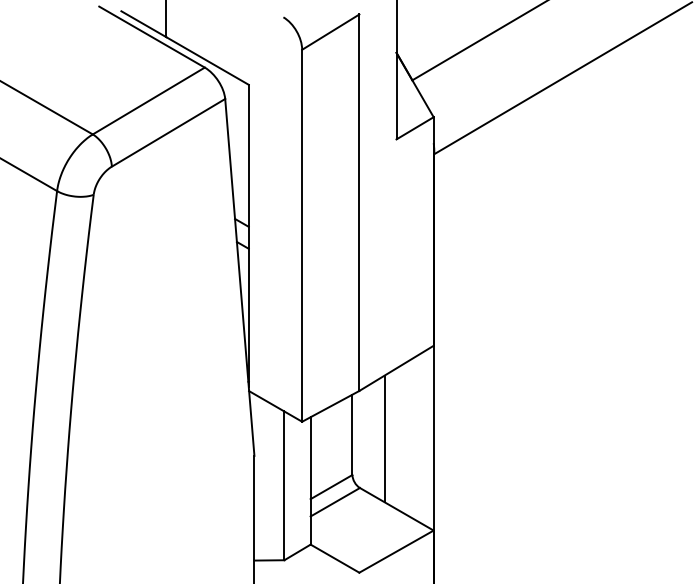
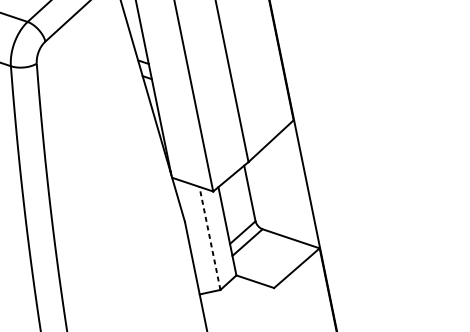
line: (384, 438) -> (272, 191), removed
line: (284, 485) -> (209, 238), solid -> dashed

